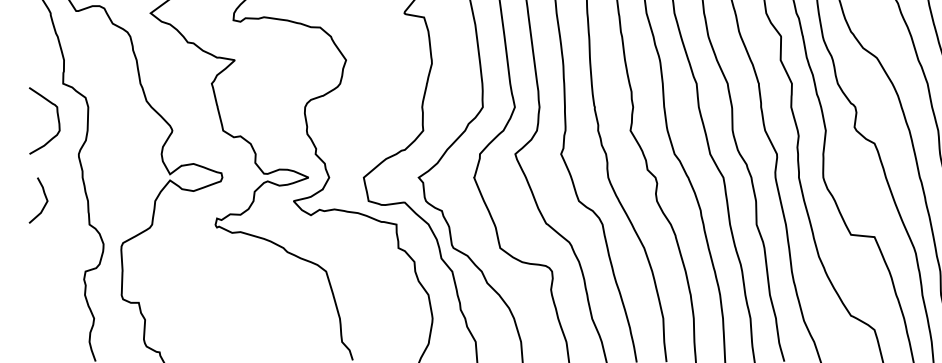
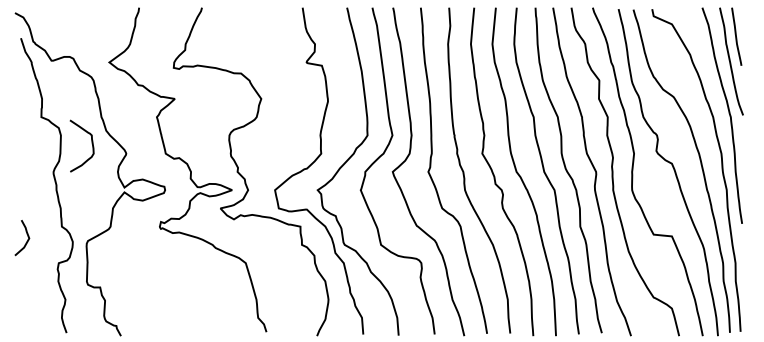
curve: (56, 117) -> (91, 143), moved
curve: (43, 205) -> (26, 241), moved

